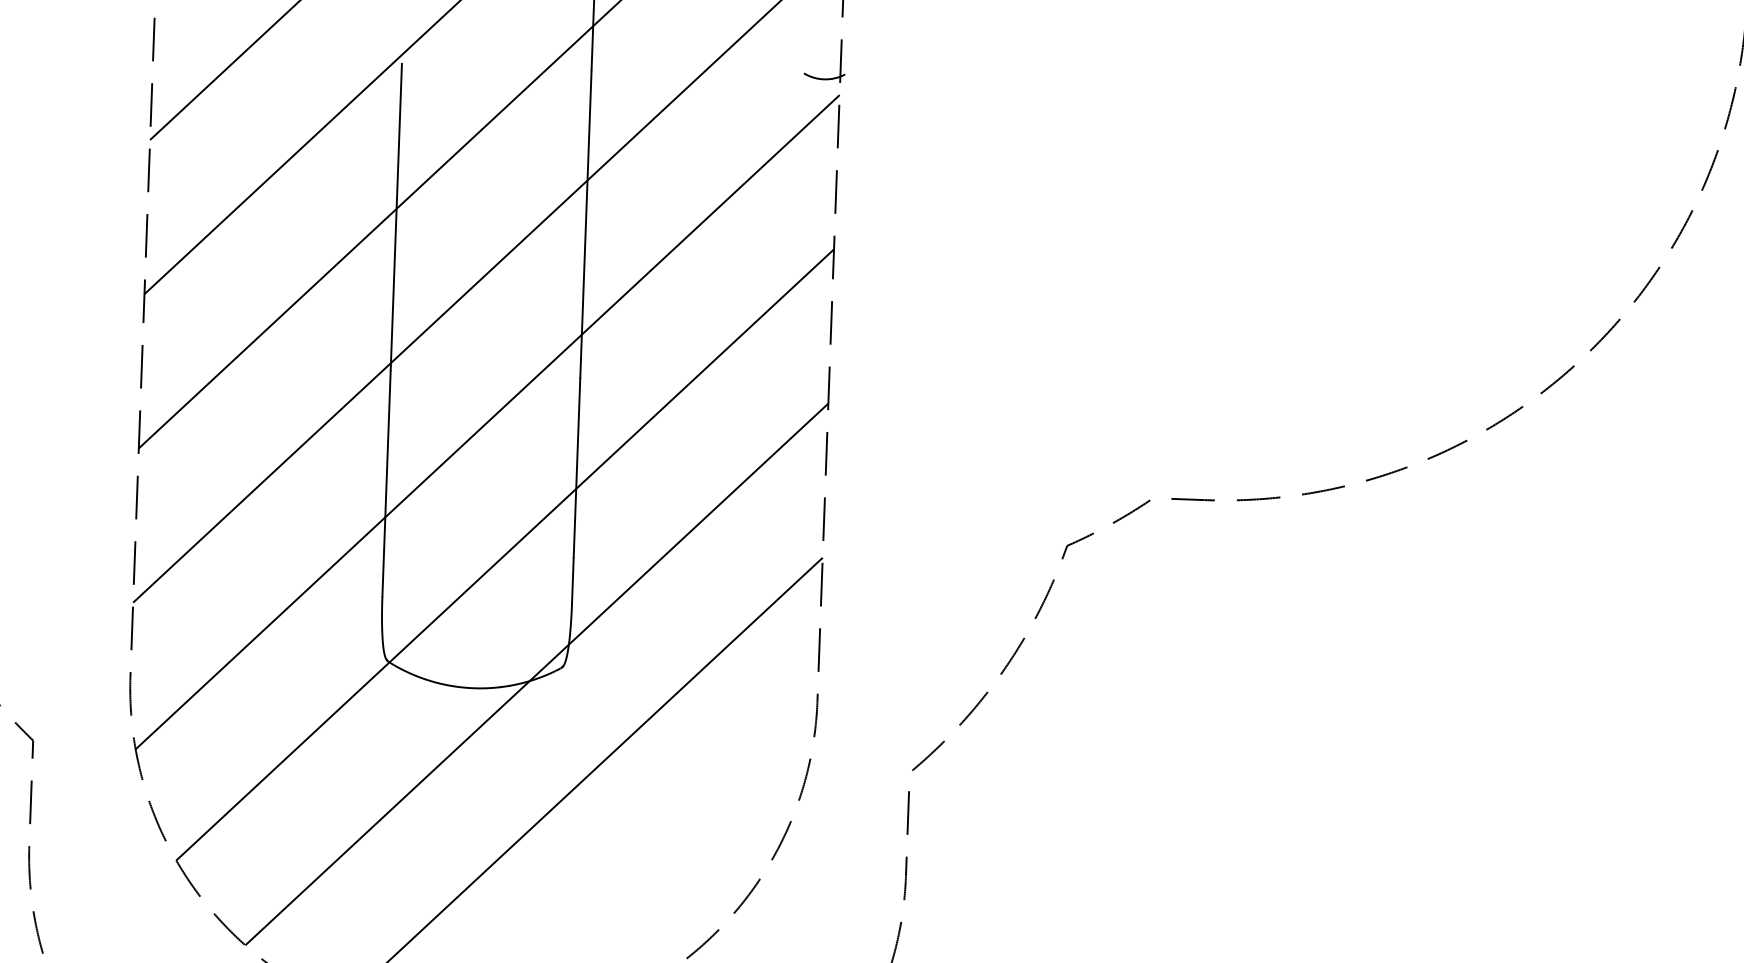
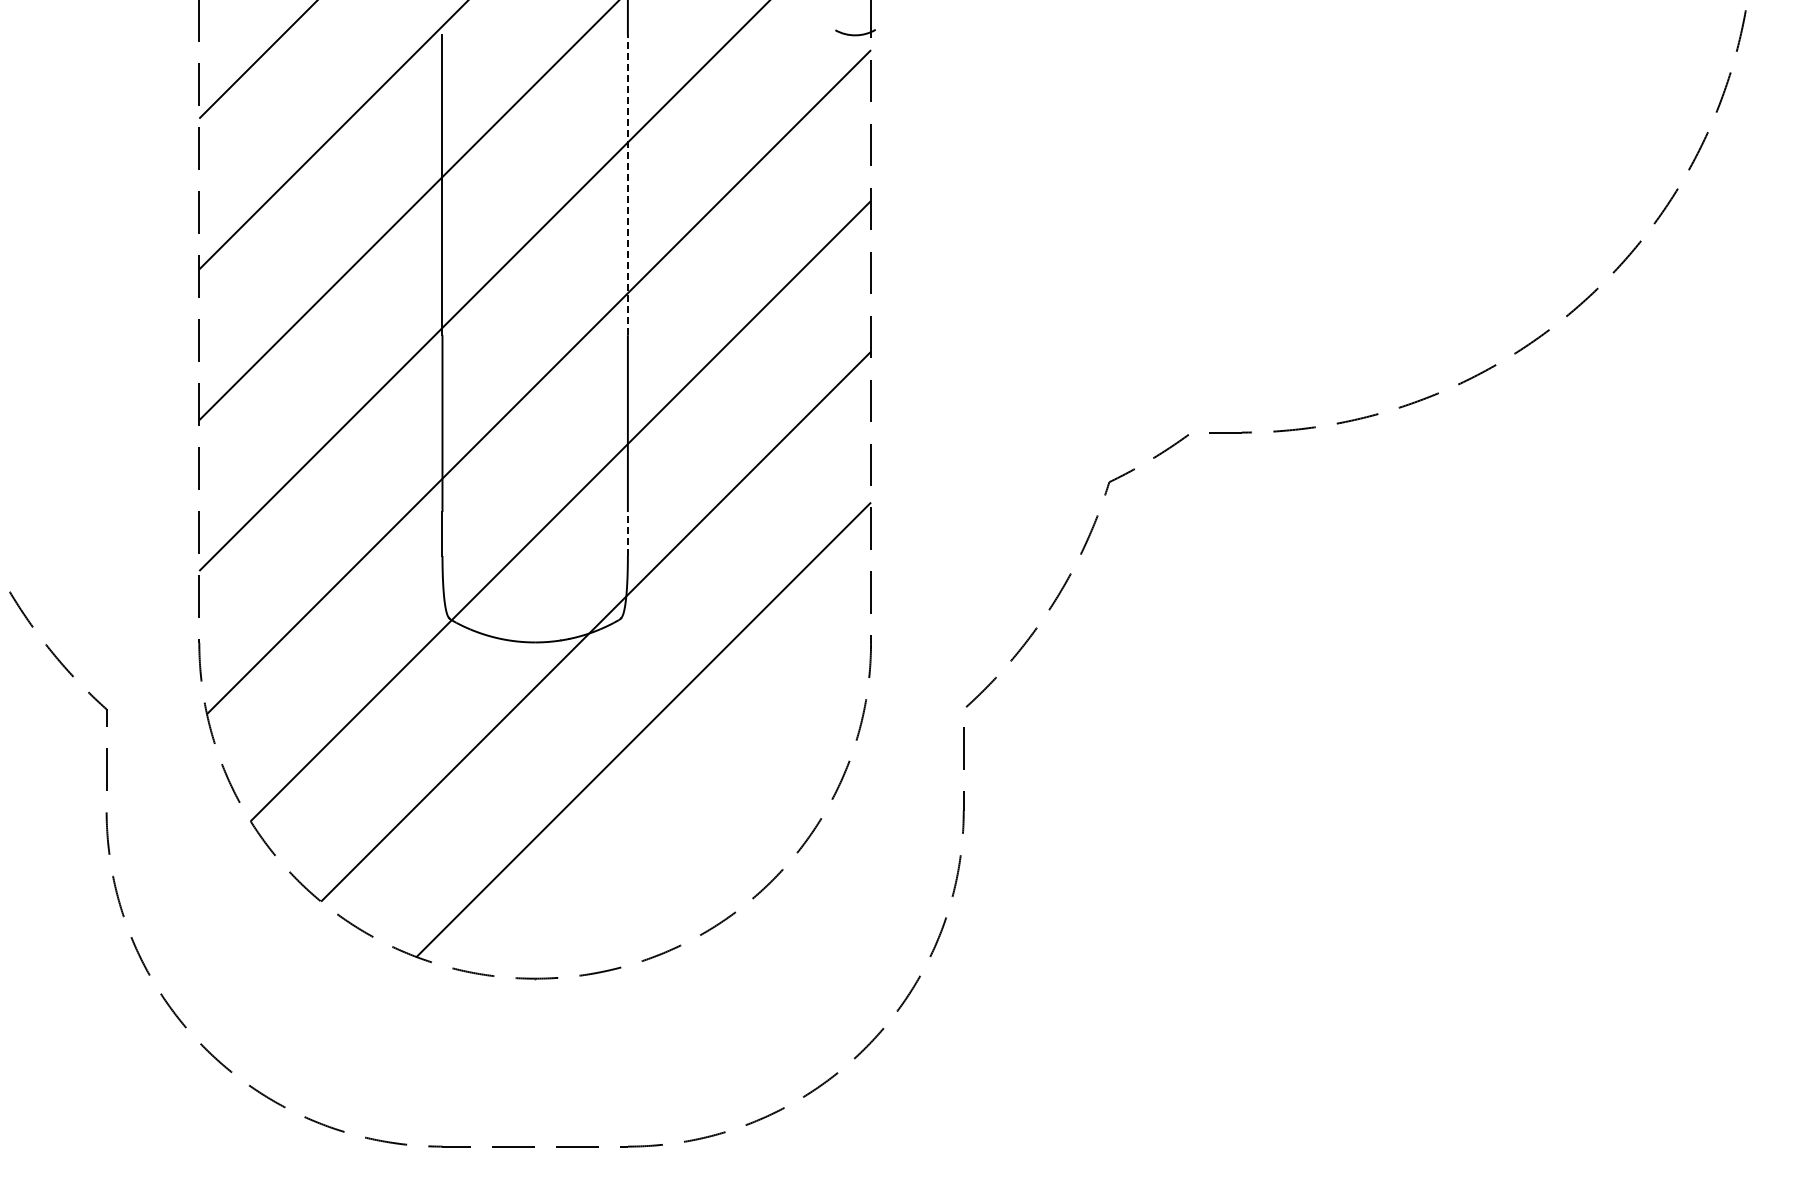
line: (585, 224) -> (627, 185), solid -> dashed
line: (572, 581) -> (627, 534), solid -> dashed

